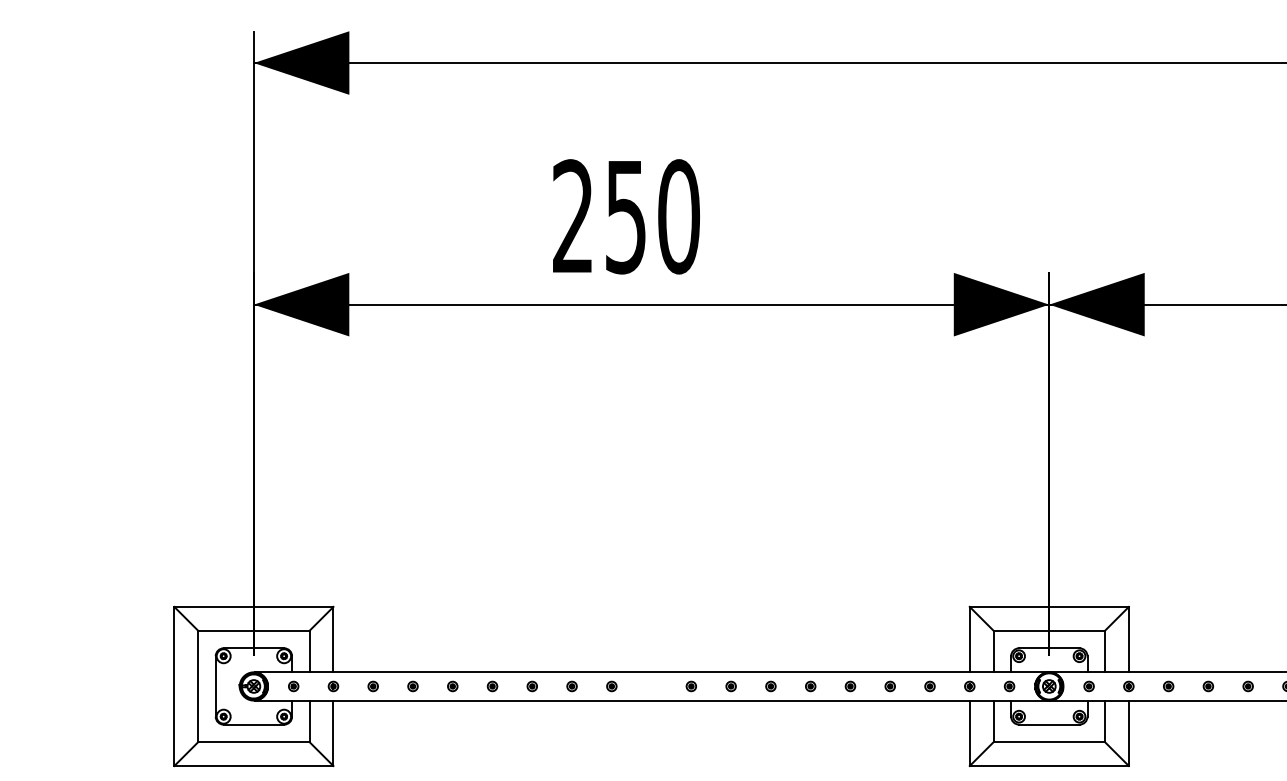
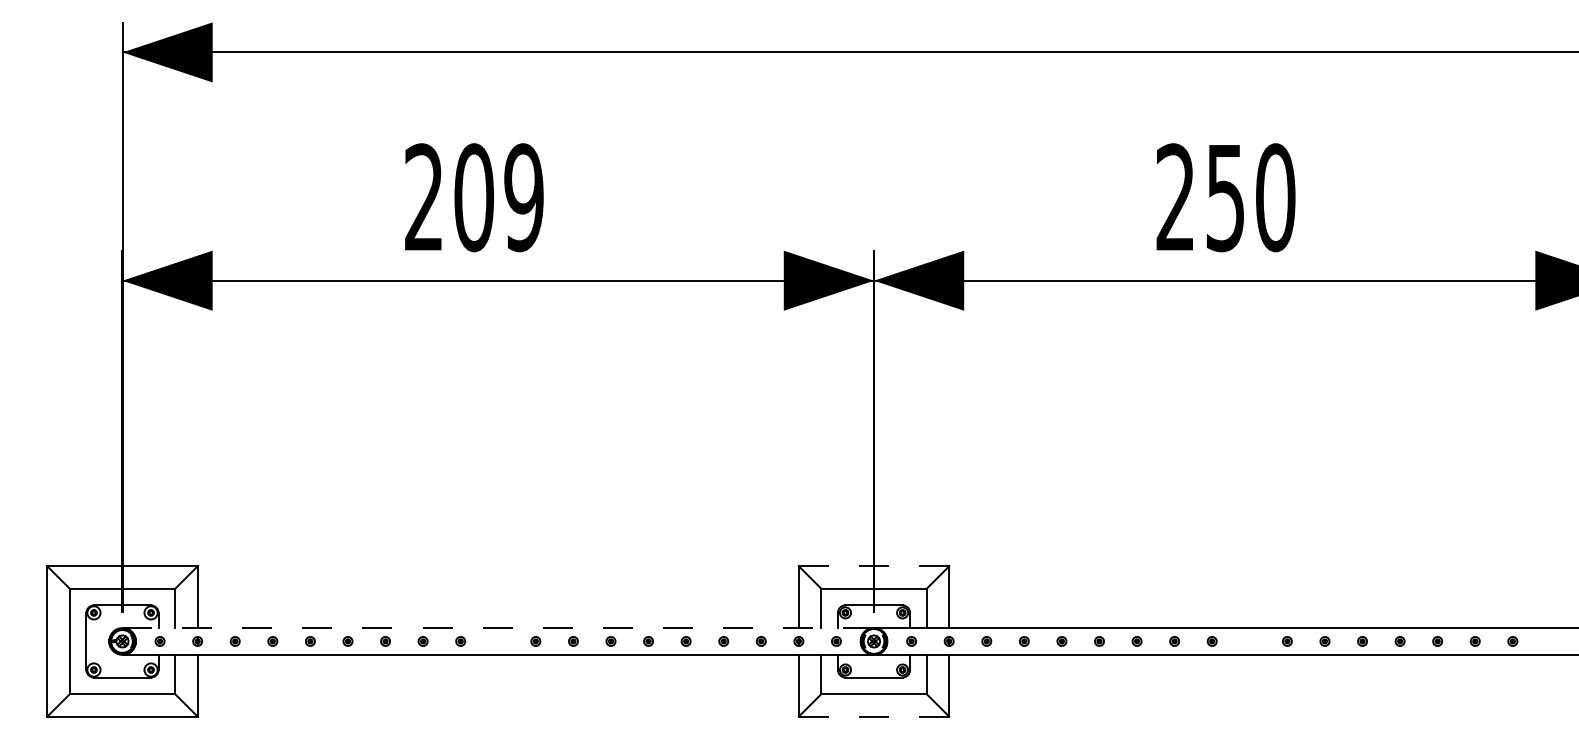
text: (651, 216) -> (498, 197), 250 -> 209
line: (1048, 607) -> (873, 566), solid -> dashed
line: (650, 672) -> (497, 628), solid -> dashed
line: (1049, 765) -> (874, 716), solid -> dashed

